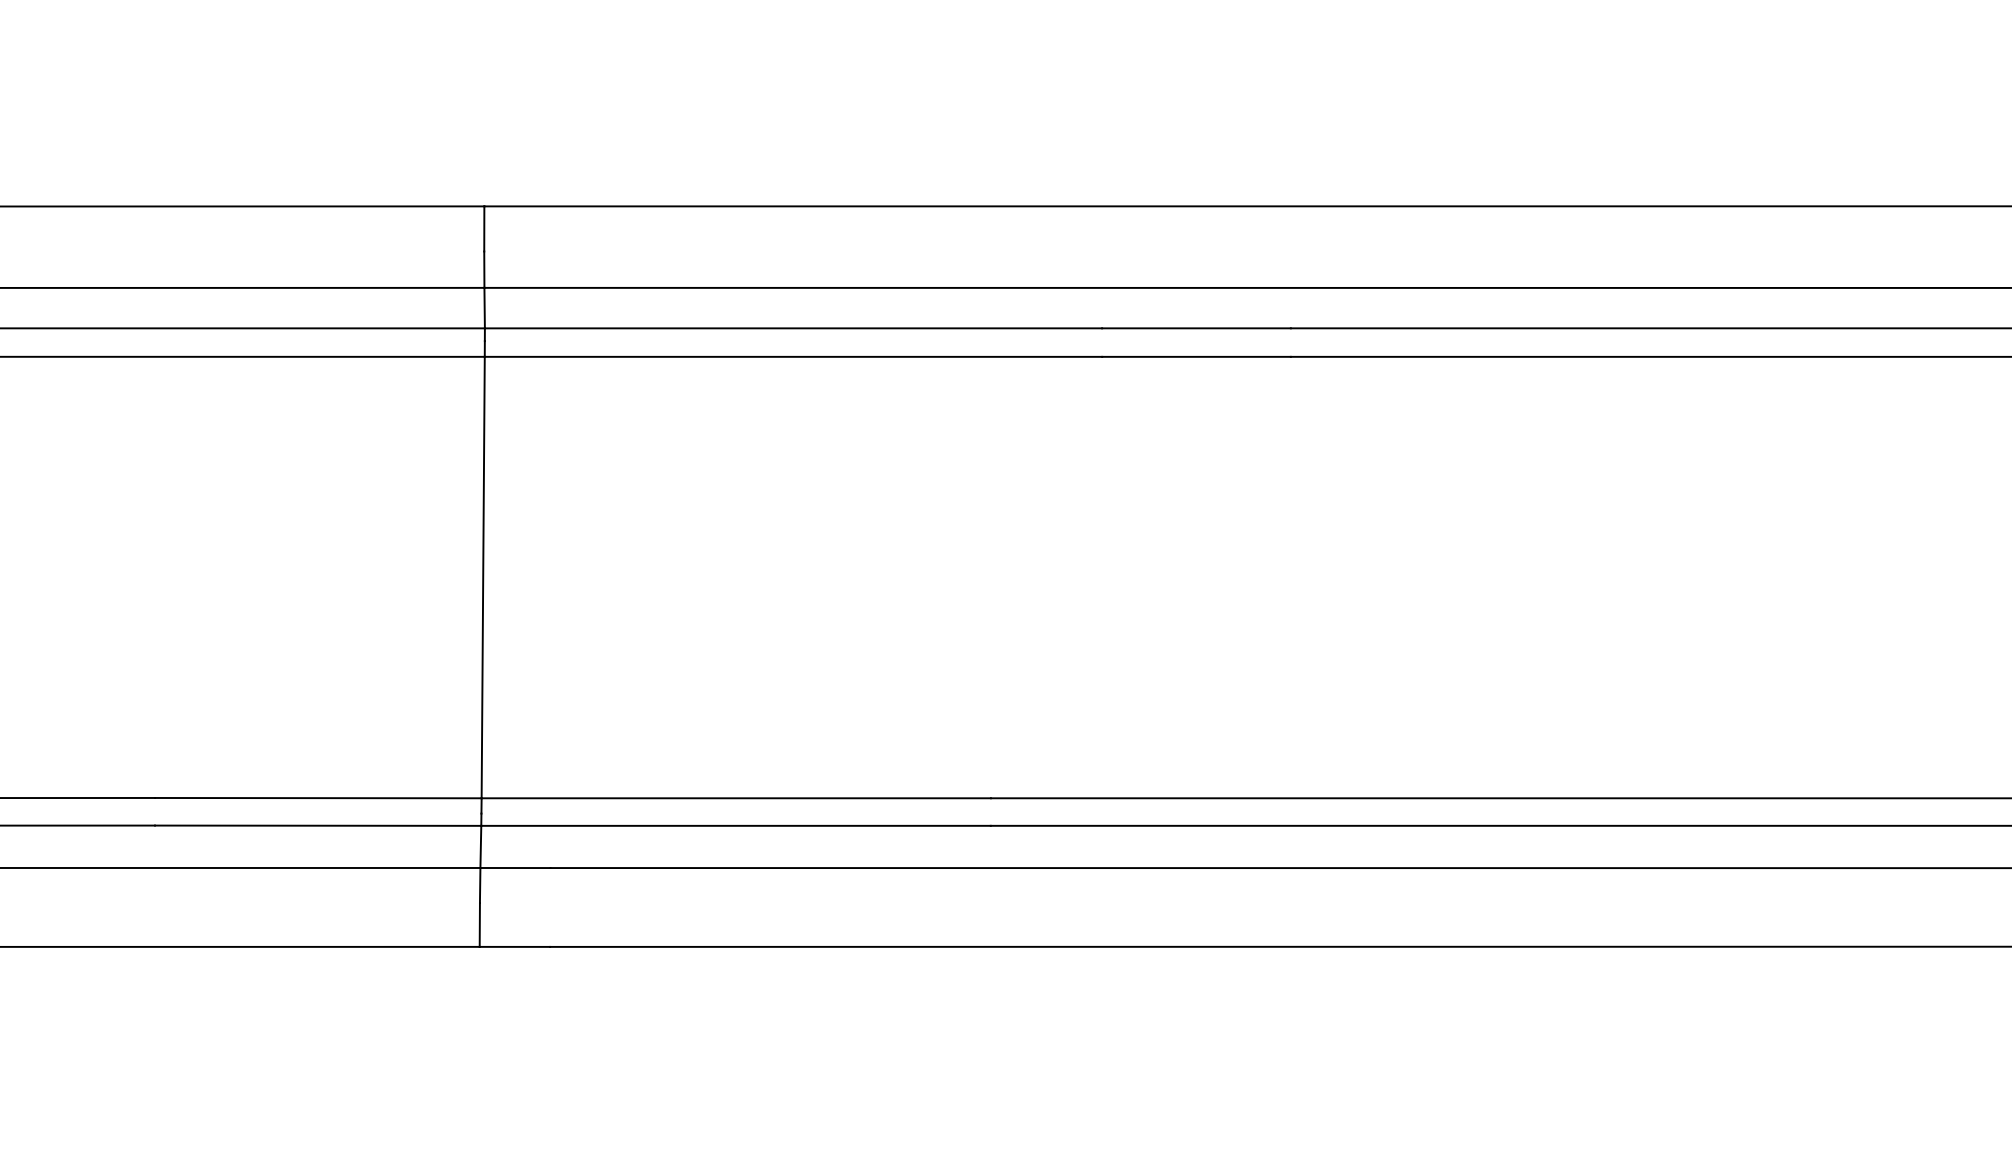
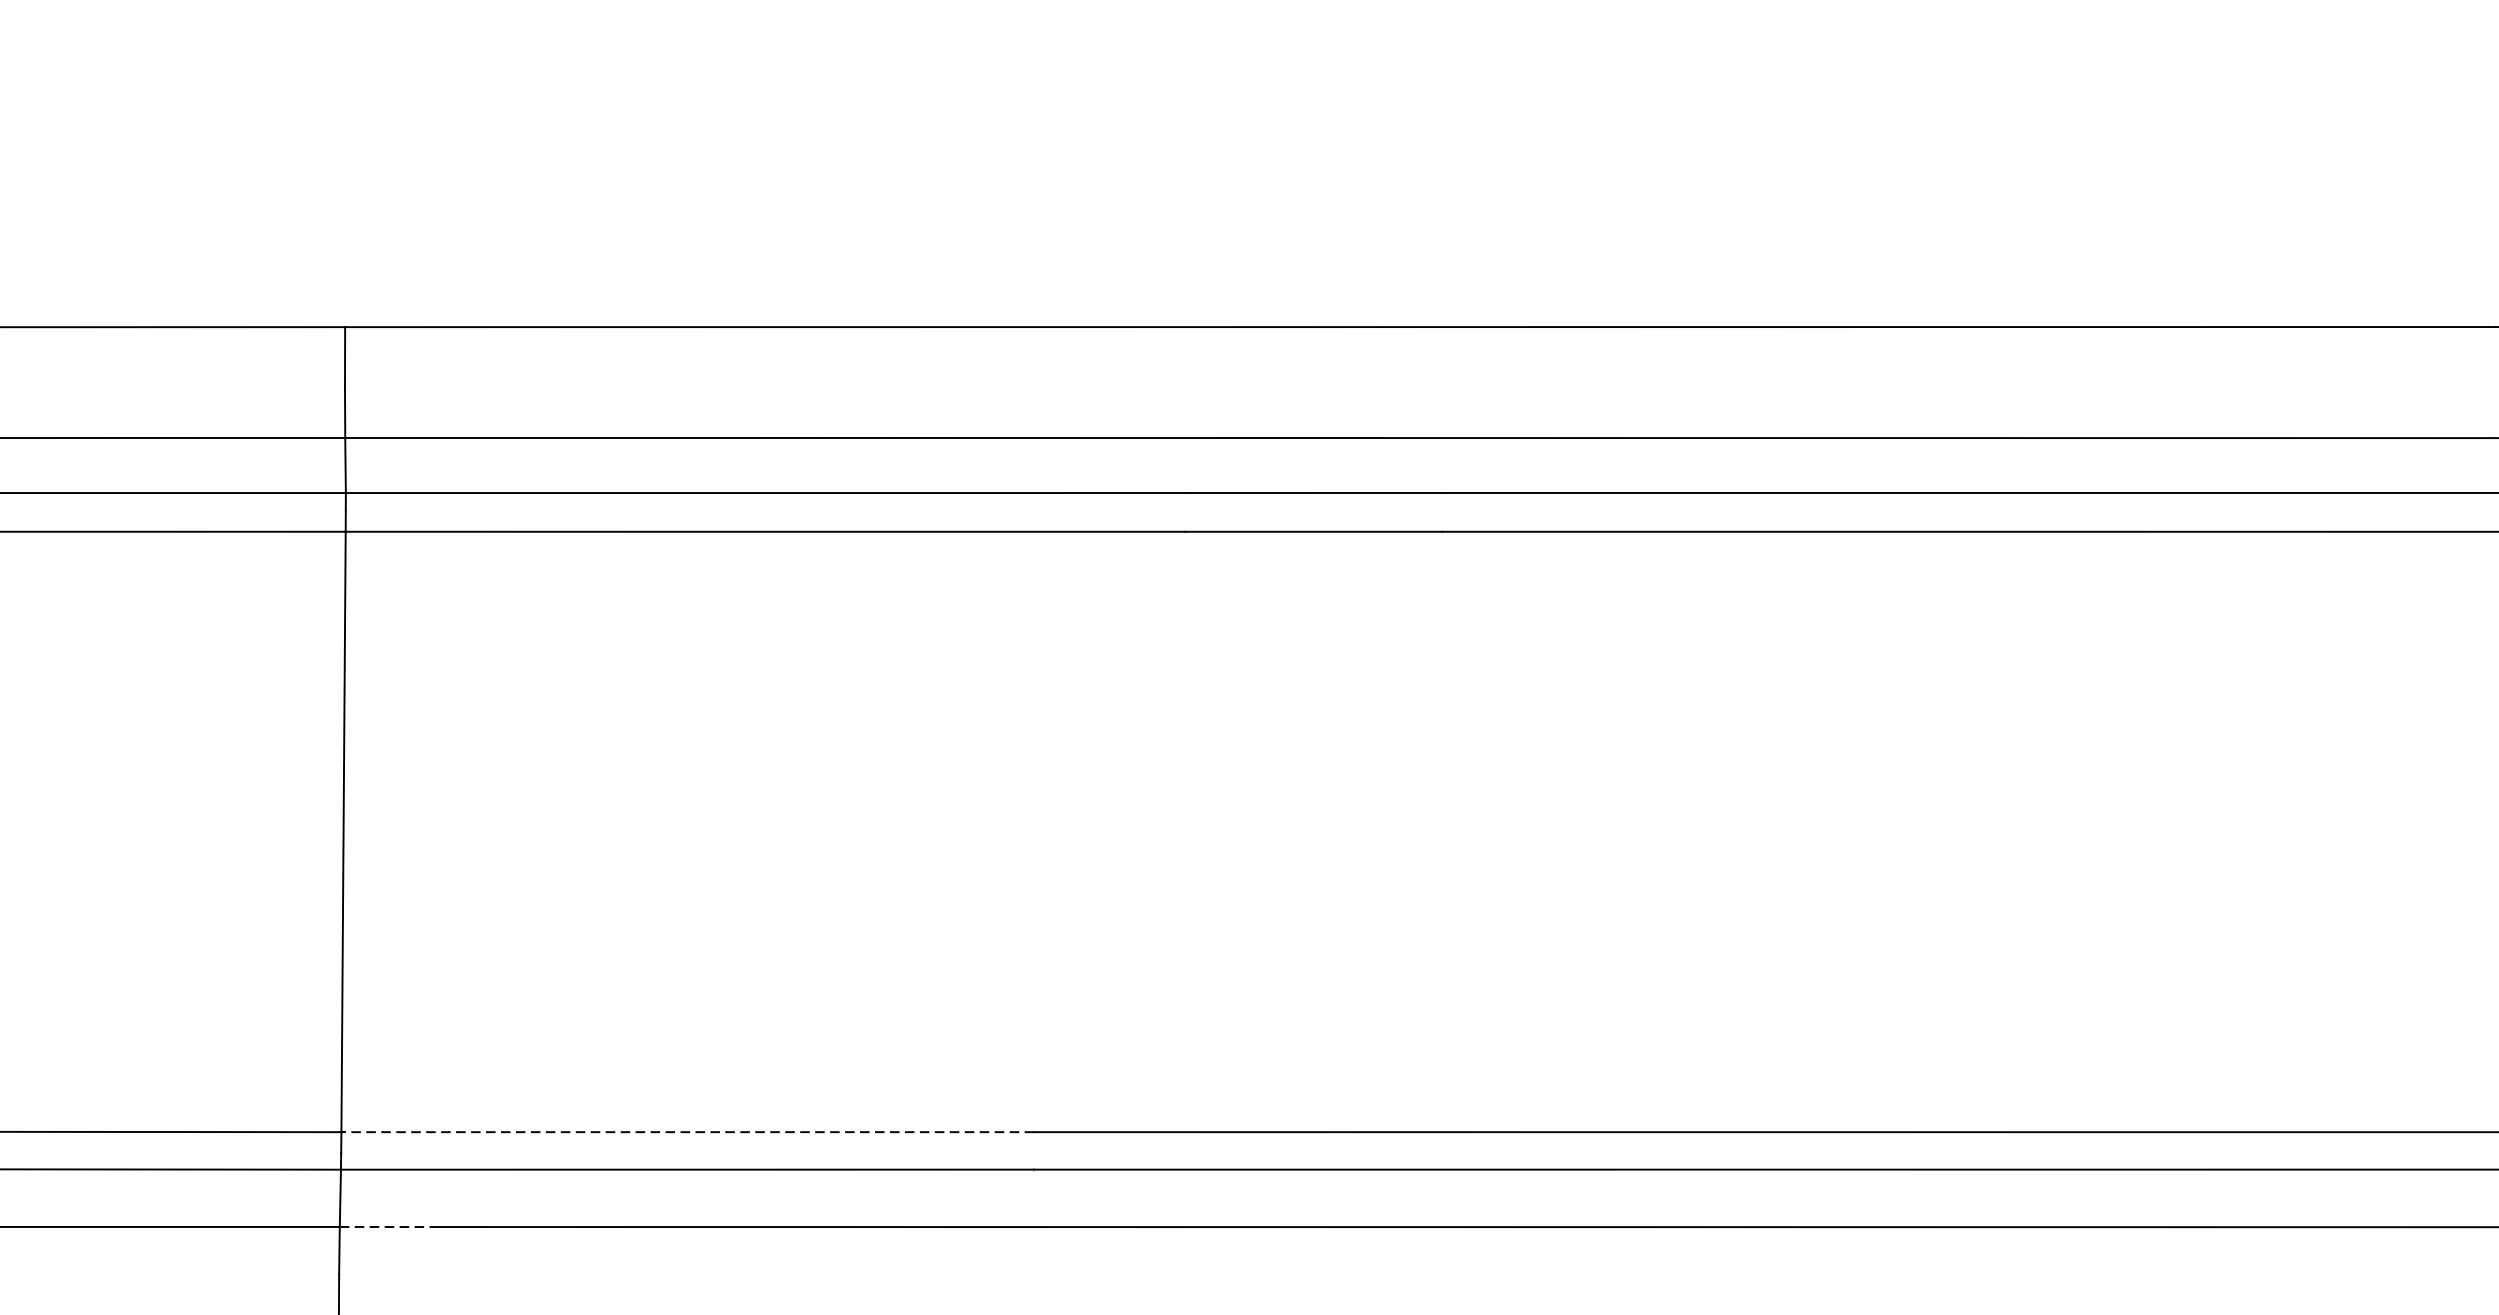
line: (736, 798) -> (688, 1132), solid -> dashed
line: (516, 868) -> (388, 1227), solid -> dashed

